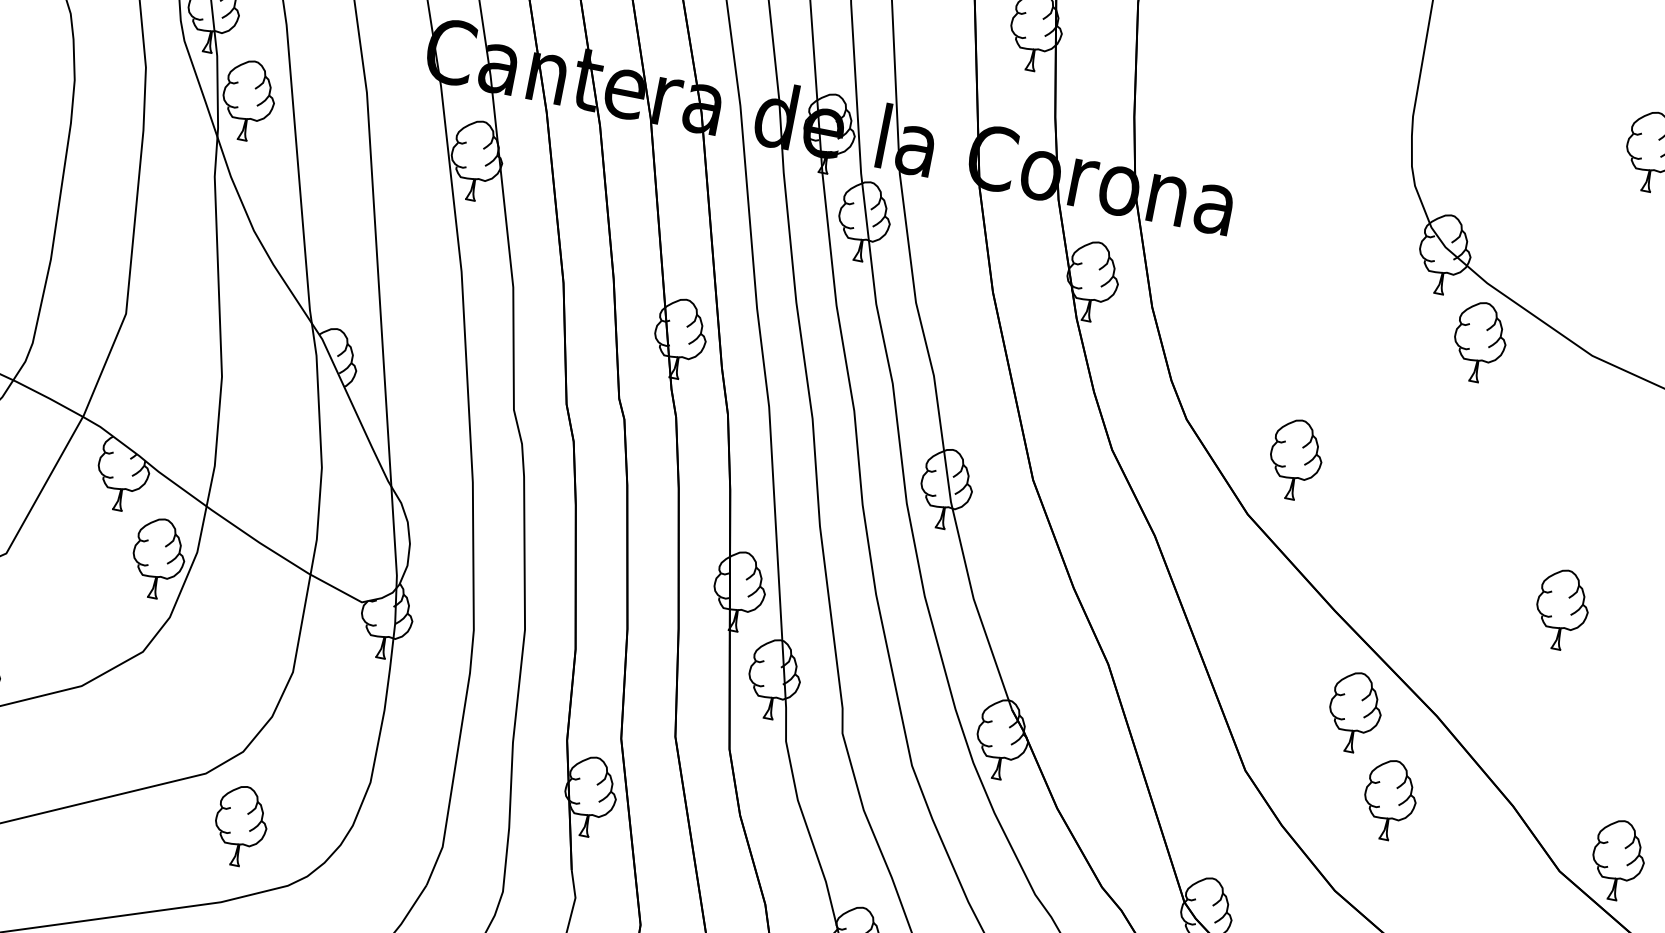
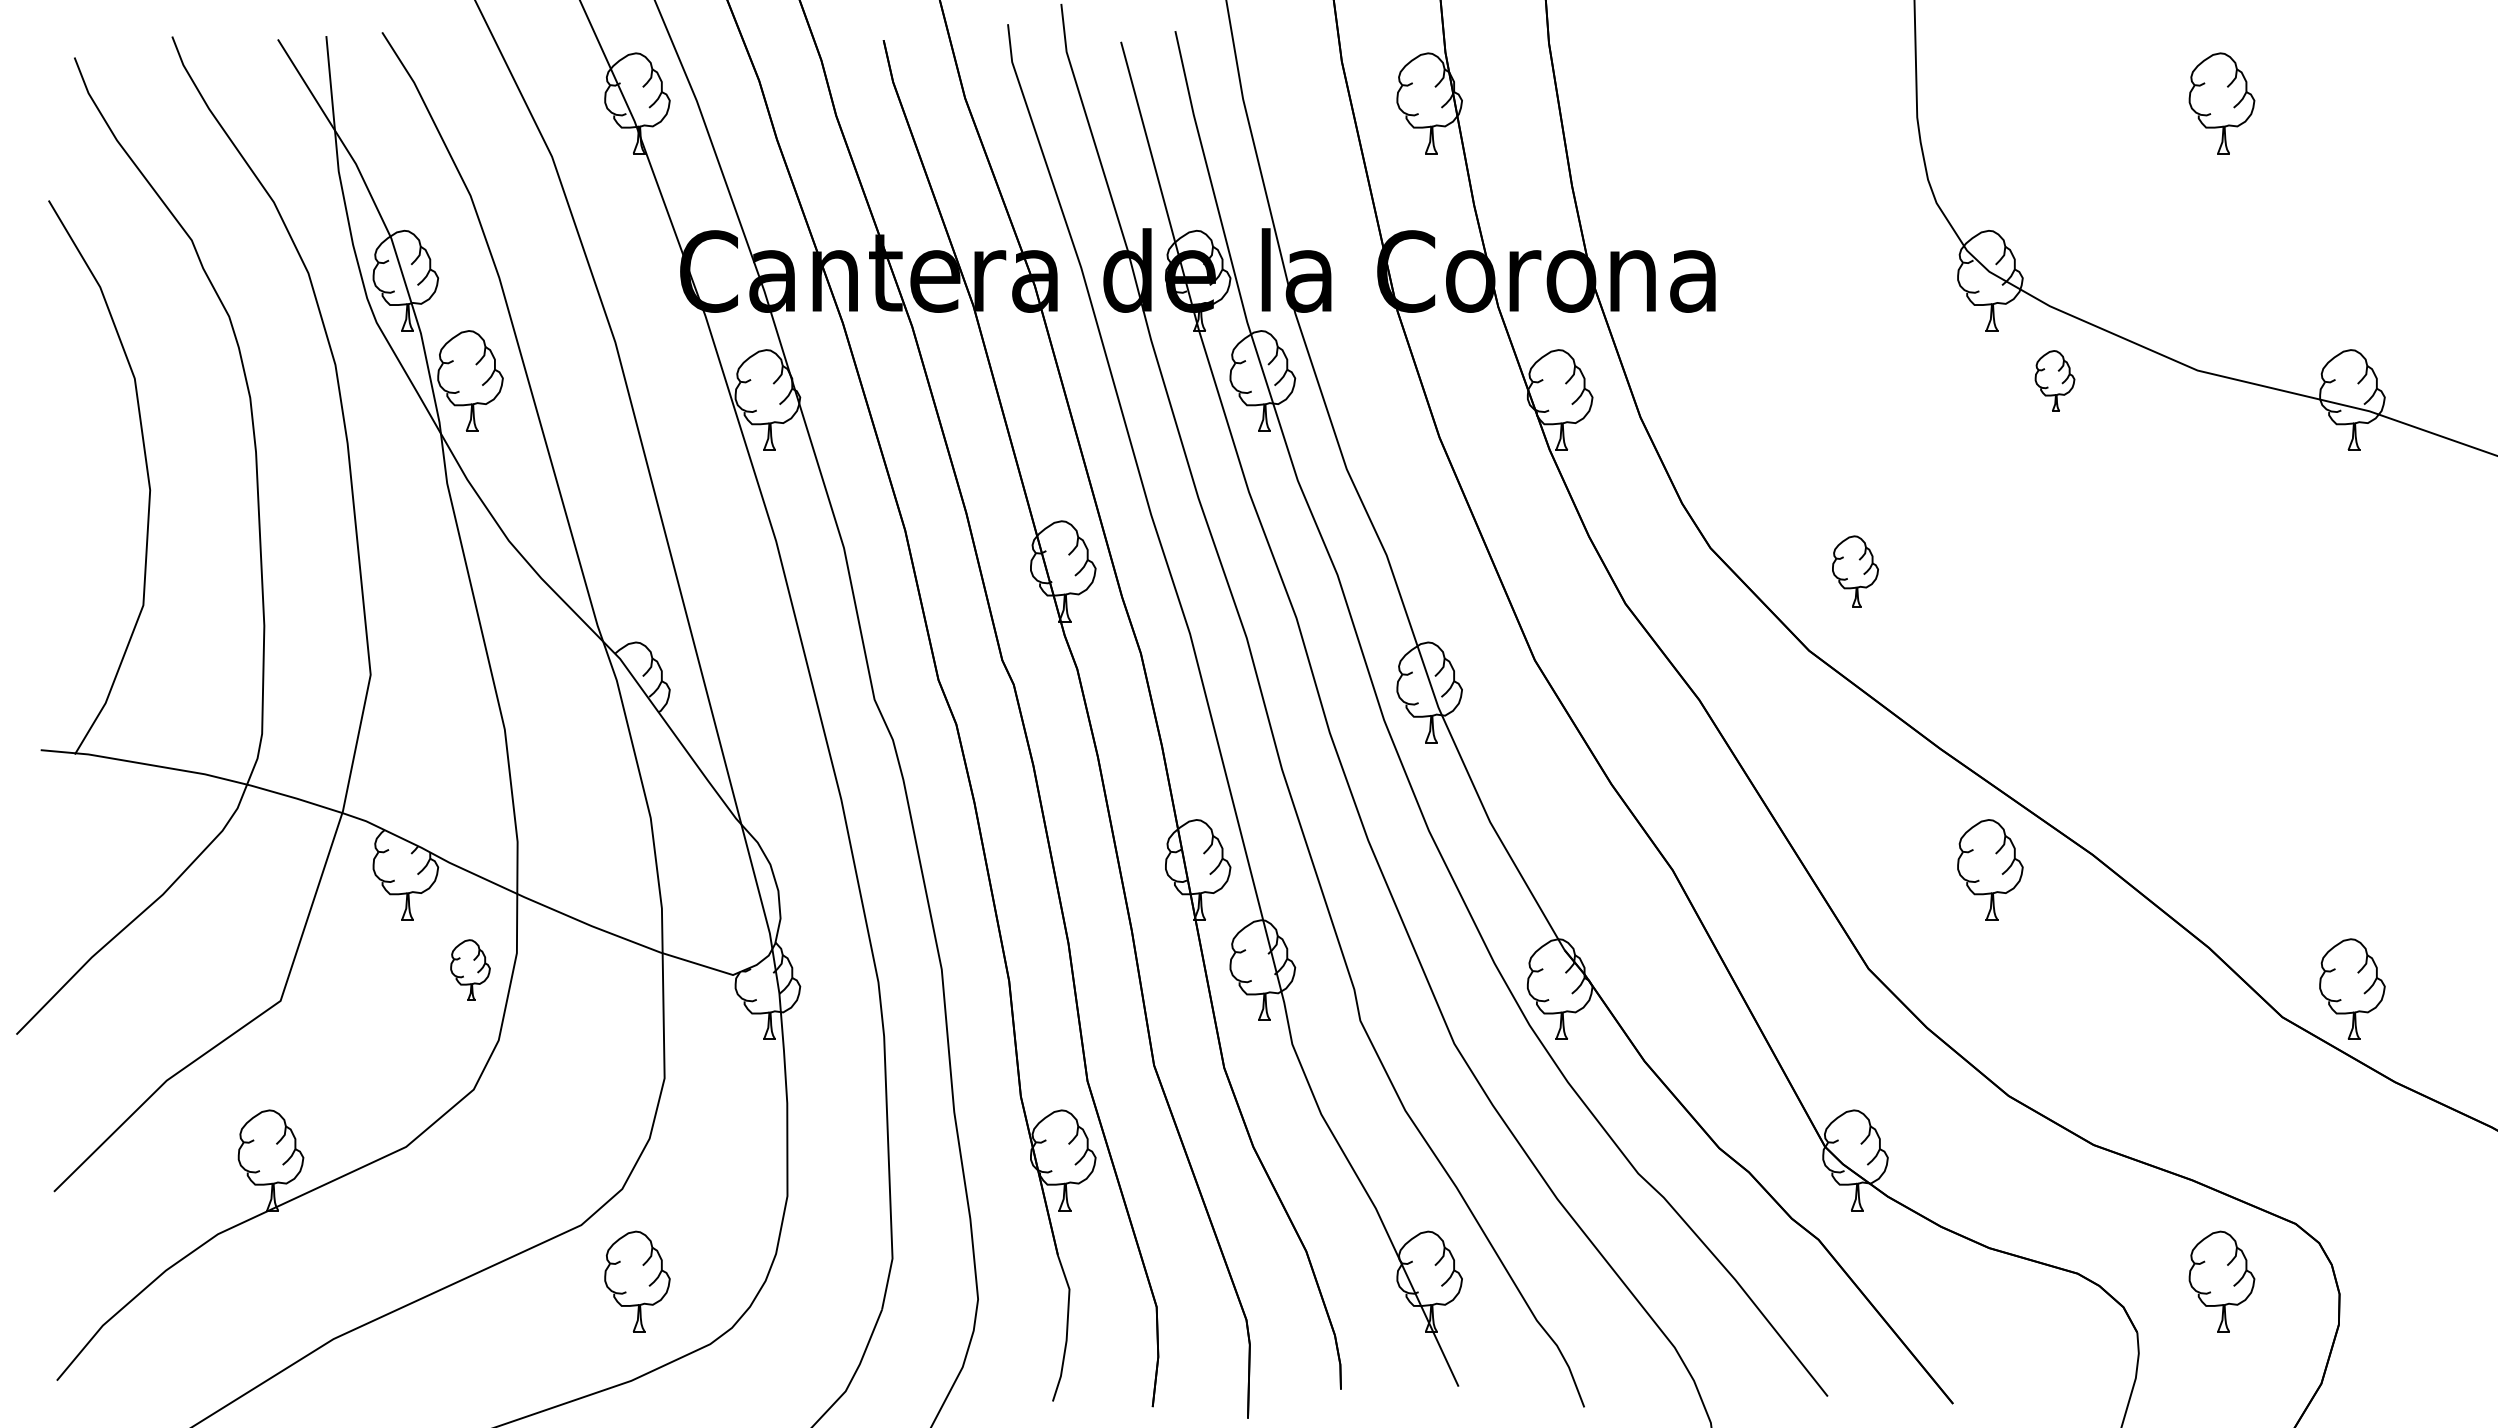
part: (1479, 341) -> (2054, 380), size x0.6
part: (1295, 459) -> (1855, 571), size x0.7
part: (158, 558) -> (470, 969), size x0.6
part: (1561, 609) -> (2221, 692), removed
part: (1389, 799) -> (2054, 969), removed

